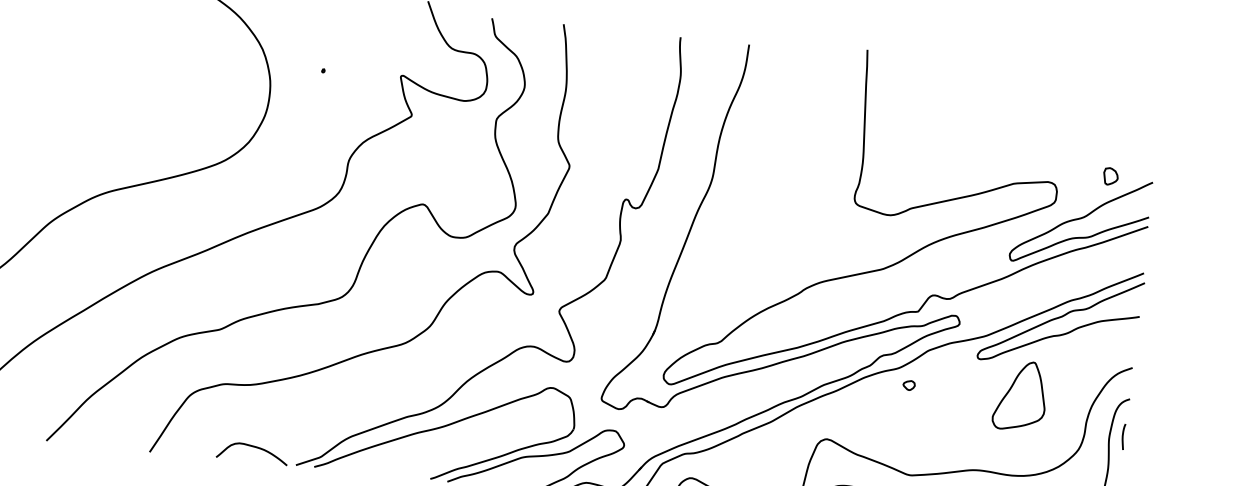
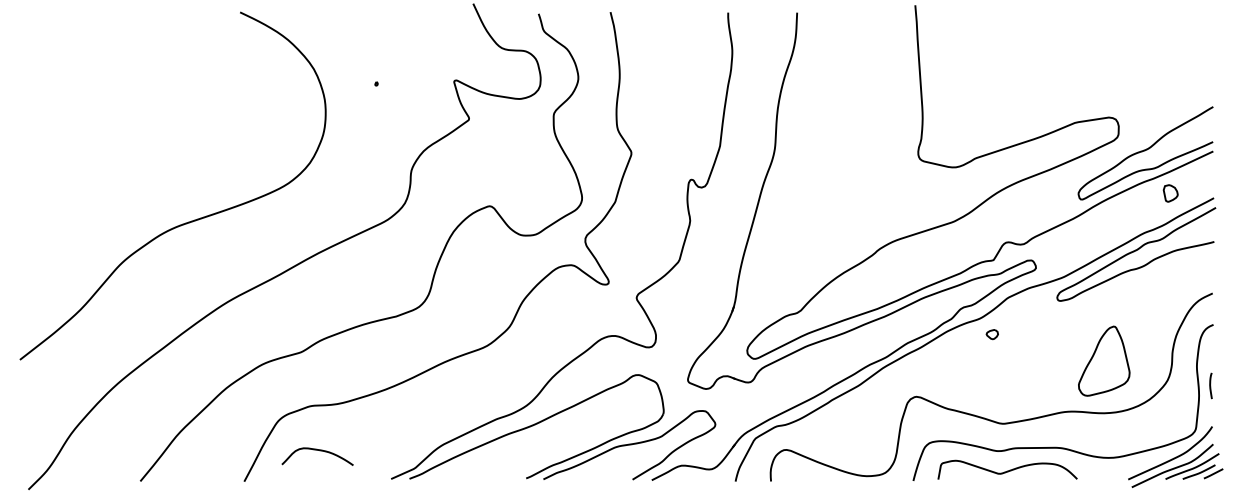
part: (1110, 176) -> (1170, 193), moved
part: (1020, 395) -> (1104, 360), moved
line: (1123, 436) -> (1210, 385), moved
curve: (254, 448) -> (319, 451), moved

